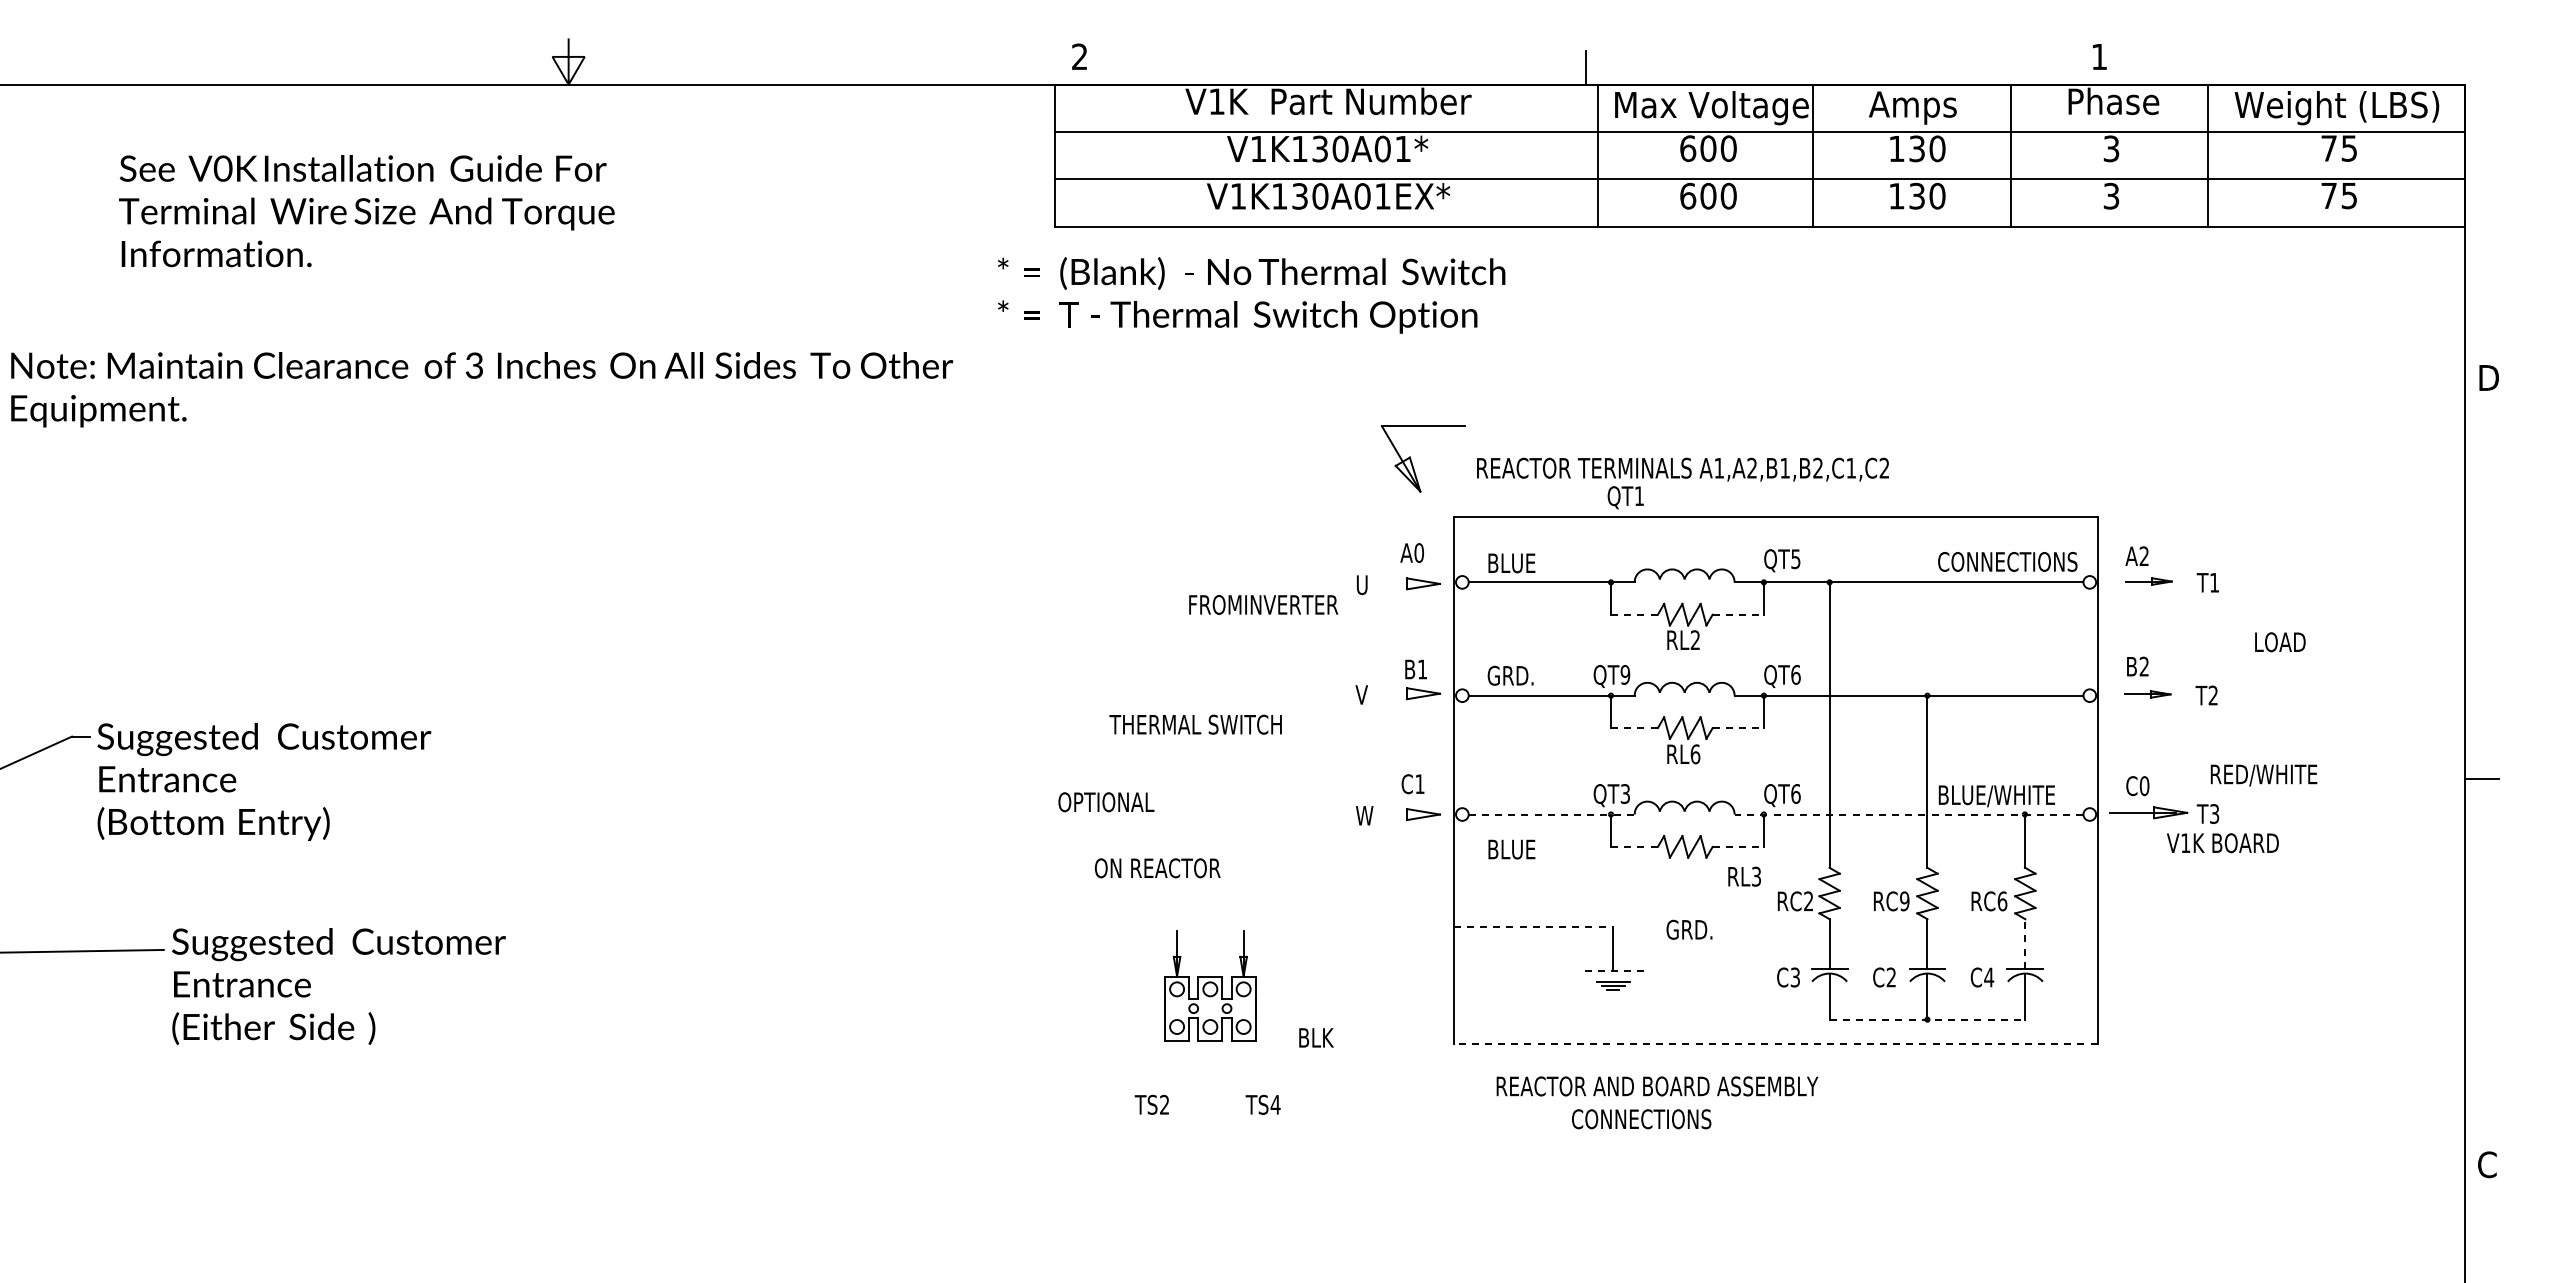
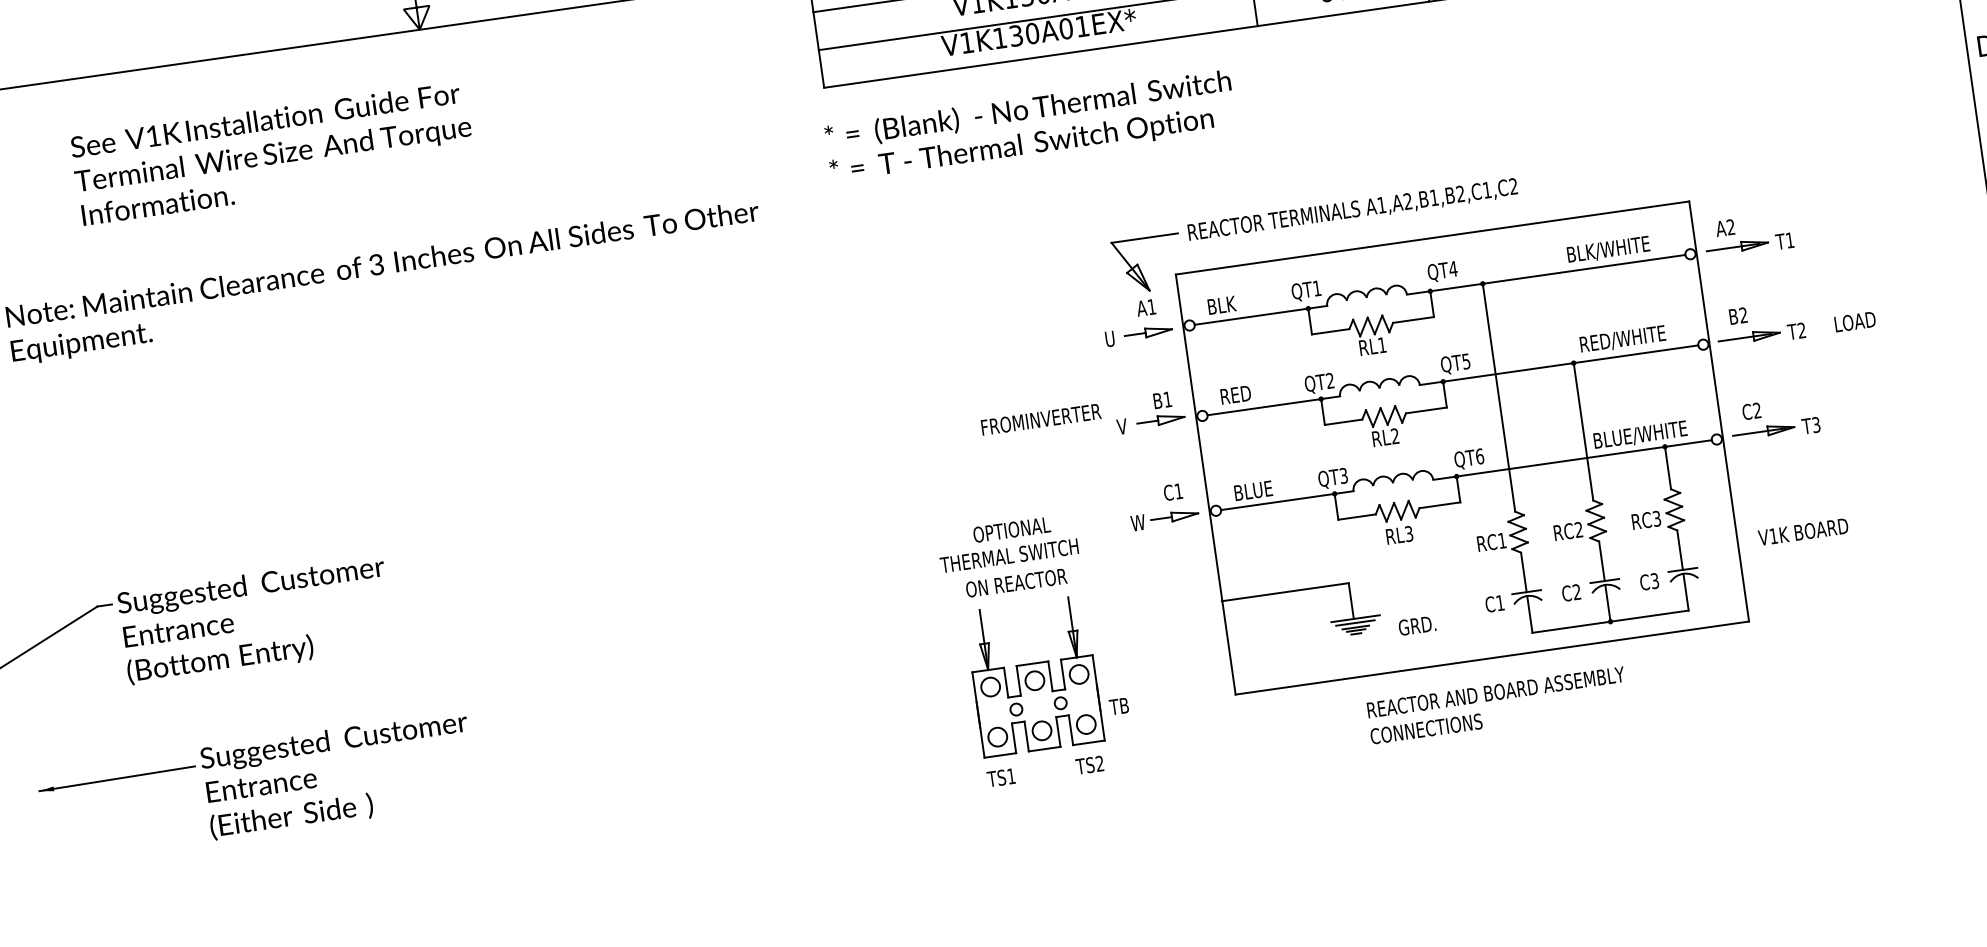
text: (222, 168) -> (153, 136), V0K -> V1K
text: (1251, 295) -> (1030, 127), moved
part: (1412, 462) -> (1140, 268), moved
text: (1625, 497) -> (1306, 291), moved
text: (1419, 553) -> (1152, 307), A0 -> A1
text: (1795, 559) -> (1452, 269), QT5 -> QT4
text: (2007, 562) -> (1622, 247), CONNECTIONS -> BLK/WHITE
text: (1523, 563) -> (1236, 303), BLUE -> BLK
part: (2148, 581) -> (1737, 246), size x1.67
line: (1393, 583) -> (1134, 334), added
text: (1263, 604) -> (1041, 419), moved
line: (1634, 614) -> (1330, 331), dashed -> solid
line: (1738, 614) -> (1413, 319), dashed -> solid
text: (1694, 639) -> (1381, 344), RL2 -> RL1
text: (2280, 642) -> (1855, 322), moved
text: (1625, 674) -> (1330, 380), QT9 -> QT2
text: (1795, 674) -> (1466, 361), QT6 -> QT5
text: (1510, 675) -> (1238, 394), GRD. -> RED
line: (1393, 693) -> (1147, 422), added
part: (2147, 694) -> (1749, 337), size x1.67
text: (1195, 724) -> (1009, 555), moved
line: (1634, 728) -> (1343, 422), dashed -> solid
line: (1738, 728) -> (1426, 410), dashed -> solid
text: (1695, 754) -> (1395, 436), RL6 -> RL2
text: (2263, 775) -> (1622, 339), moved
text: (2144, 786) -> (1757, 410), C0 -> C2
text: (1106, 802) -> (1012, 530), moved
line: (1393, 814) -> (1161, 518), added
line: (1551, 814) -> (1287, 500), dashed -> solid
line: (1908, 814) -> (1572, 460), dashed -> solid
text: (2222, 843) -> (1803, 532), moved
line: (1634, 846) -> (1357, 516), dashed -> solid
line: (1738, 846) -> (1440, 504), dashed -> solid
text: (1511, 849) -> (1253, 490), moved
text: (1157, 868) -> (1016, 583), moved
text: (1744, 876) -> (1399, 535), moved
text: (1808, 900) -> (1502, 540), RC2 -> RC1
text: (1904, 901) -> (1578, 530), RC9 -> RC2
text: (2002, 901) -> (1657, 518), RC6 -> RC3
line: (1533, 926) -> (1285, 592), dashed -> solid
text: (1689, 929) -> (1417, 625), moved
line: (2025, 943) -> (1680, 549), dashed -> solid
line: (1615, 971) -> (1356, 618), dashed -> solid
line: (1613, 976) -> (1355, 622), added
text: (1794, 977) -> (1499, 603), C3 -> C1
text: (1989, 977) -> (1655, 581), C4 -> C3
part: (1210, 985) -> (1034, 675), size x1.67
line: (1927, 1019) -> (1610, 621), dashed -> solid
text: (1315, 1037) -> (1124, 705), BLK -> TB
line: (1775, 1043) -> (1491, 657), dashed -> solid
text: (1657, 1086) -> (1496, 692), moved
text: (1164, 1104) -> (1011, 776), TS2 -> TS1
text: (1275, 1104) -> (1099, 763), TS4 -> TS2
text: (1641, 1119) -> (1426, 729), moved

